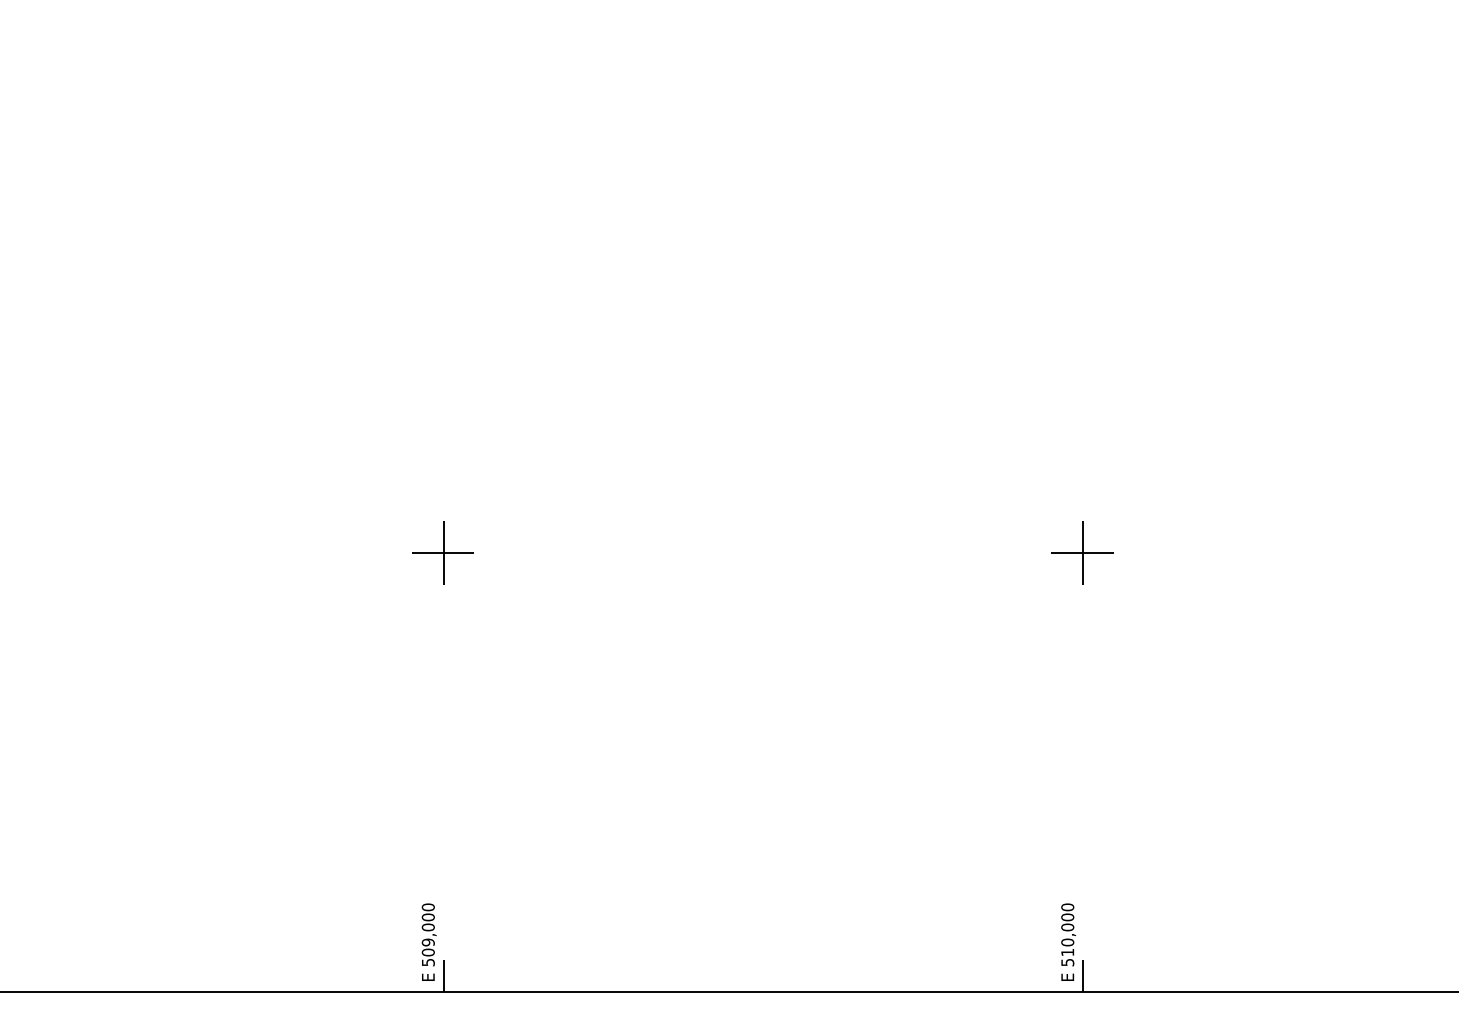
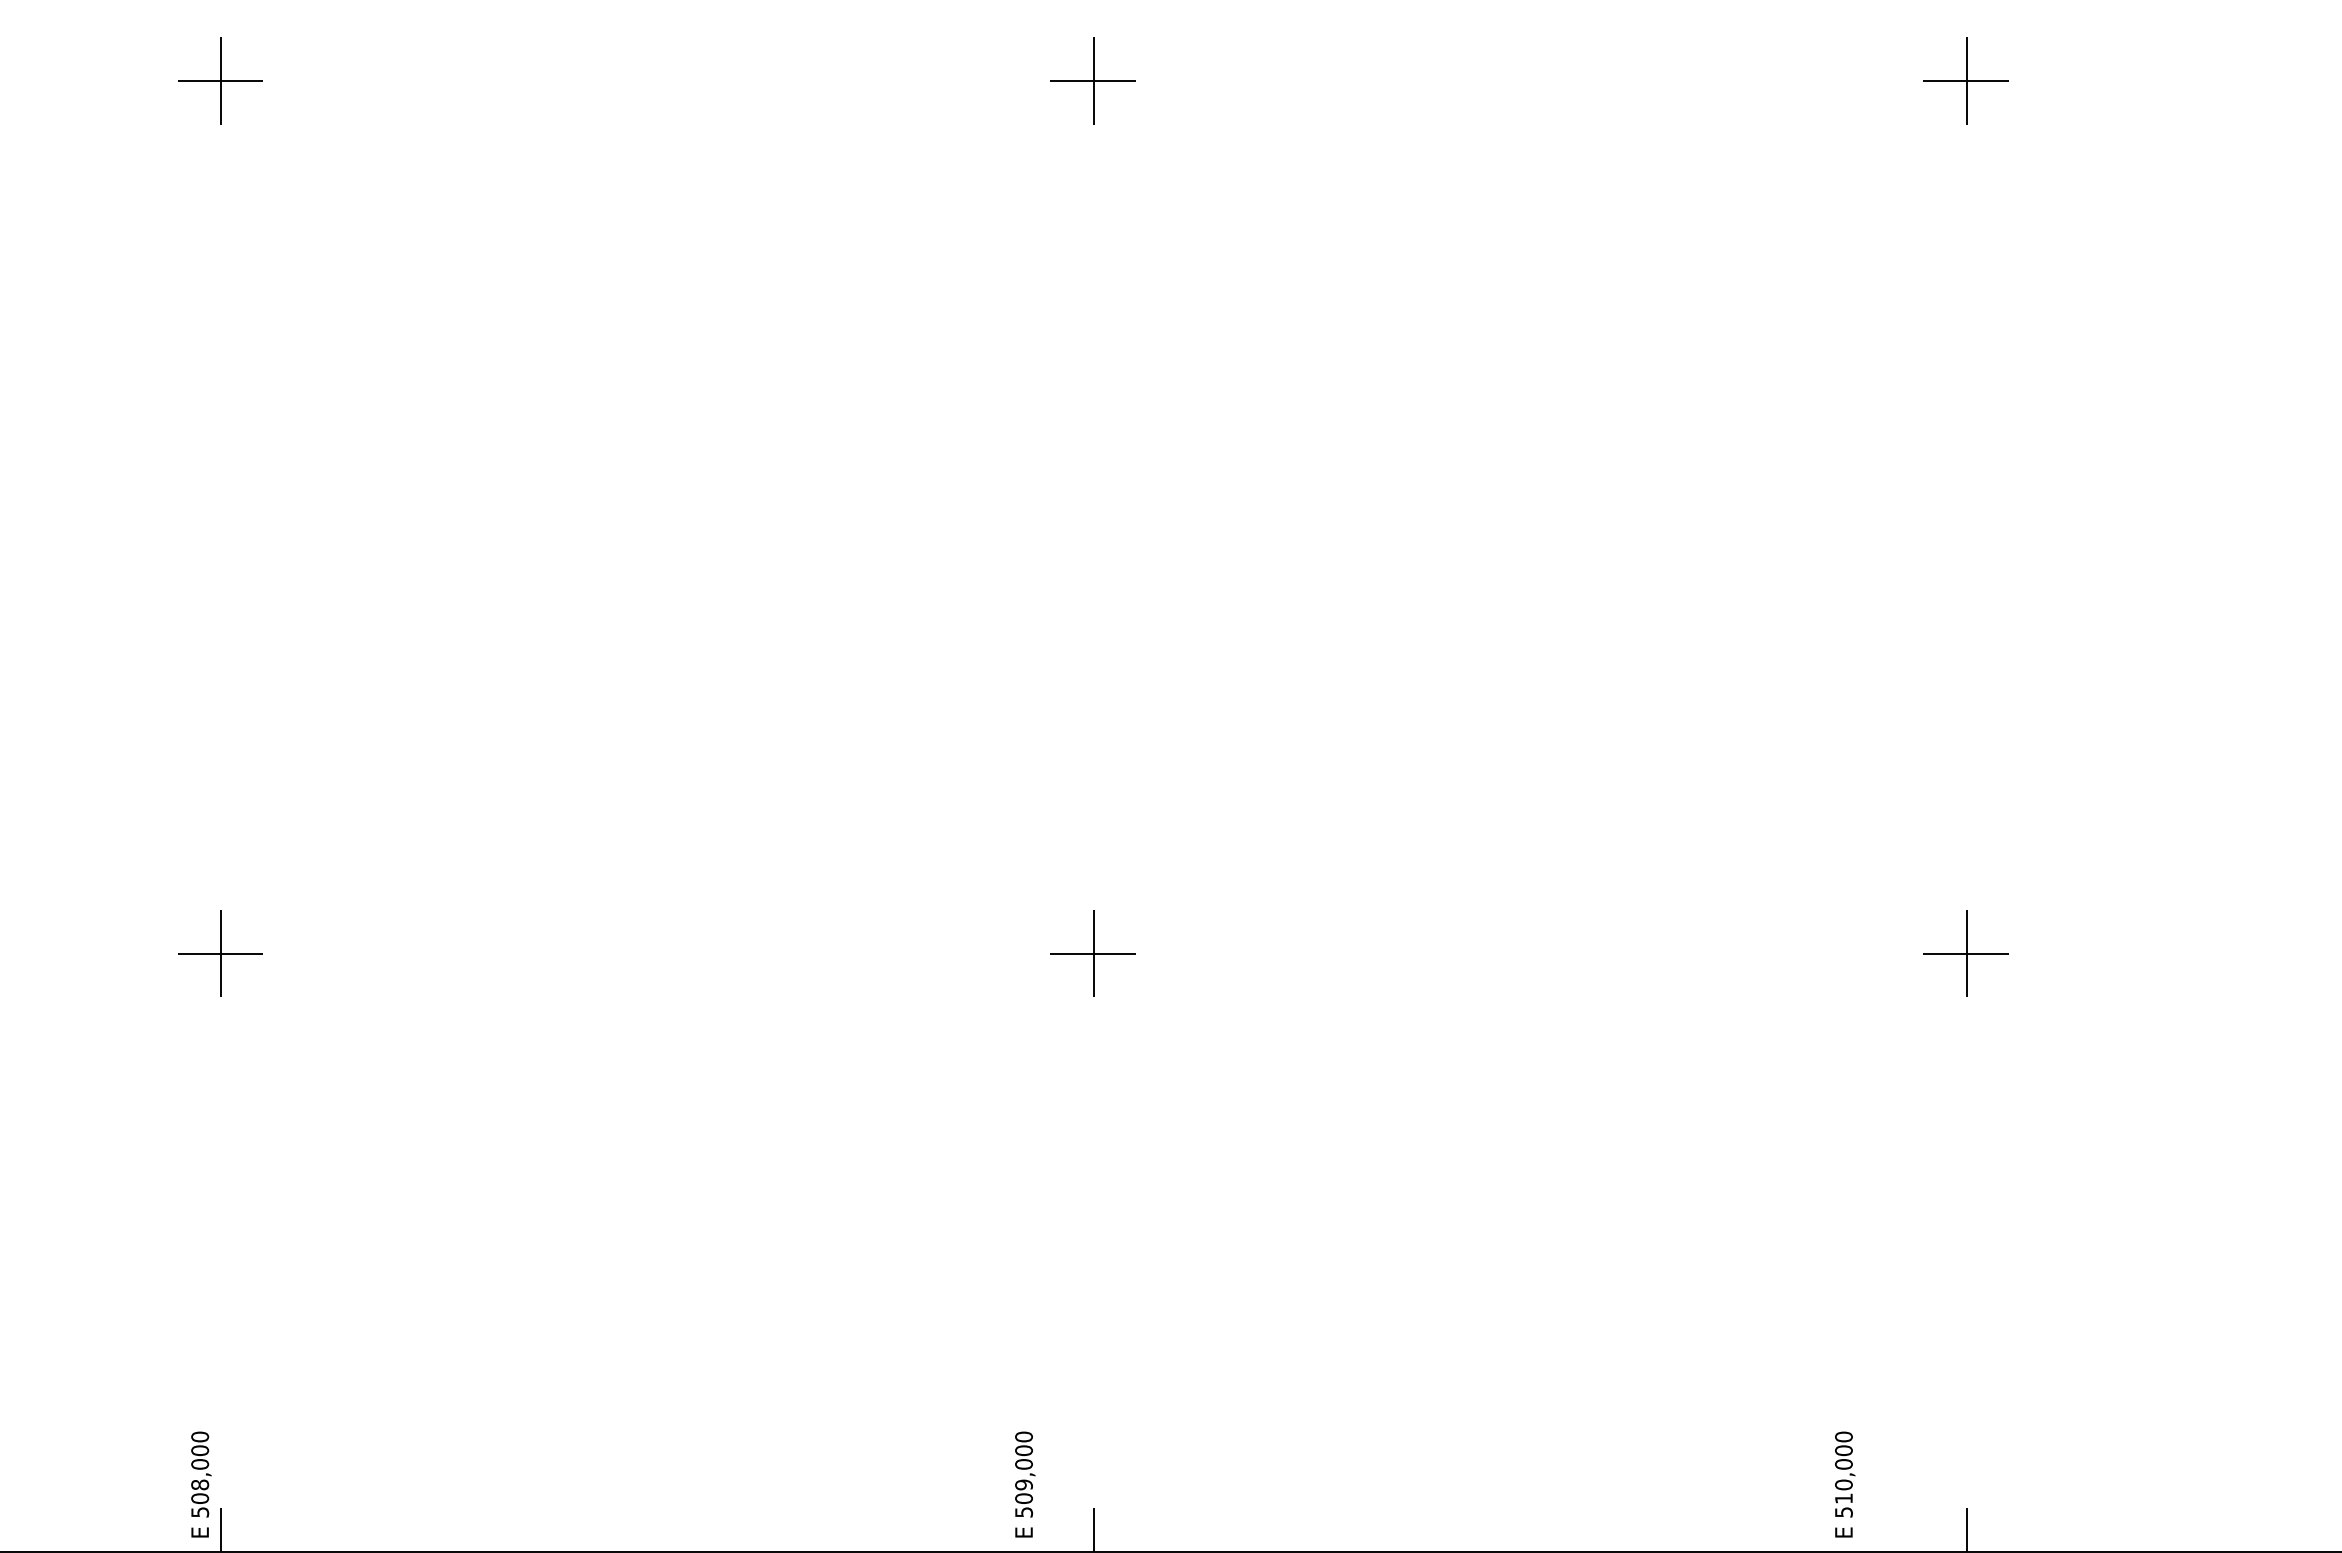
text: (429, 942) -> (1025, 1484), moved
text: (1068, 942) -> (1845, 1484), moved

